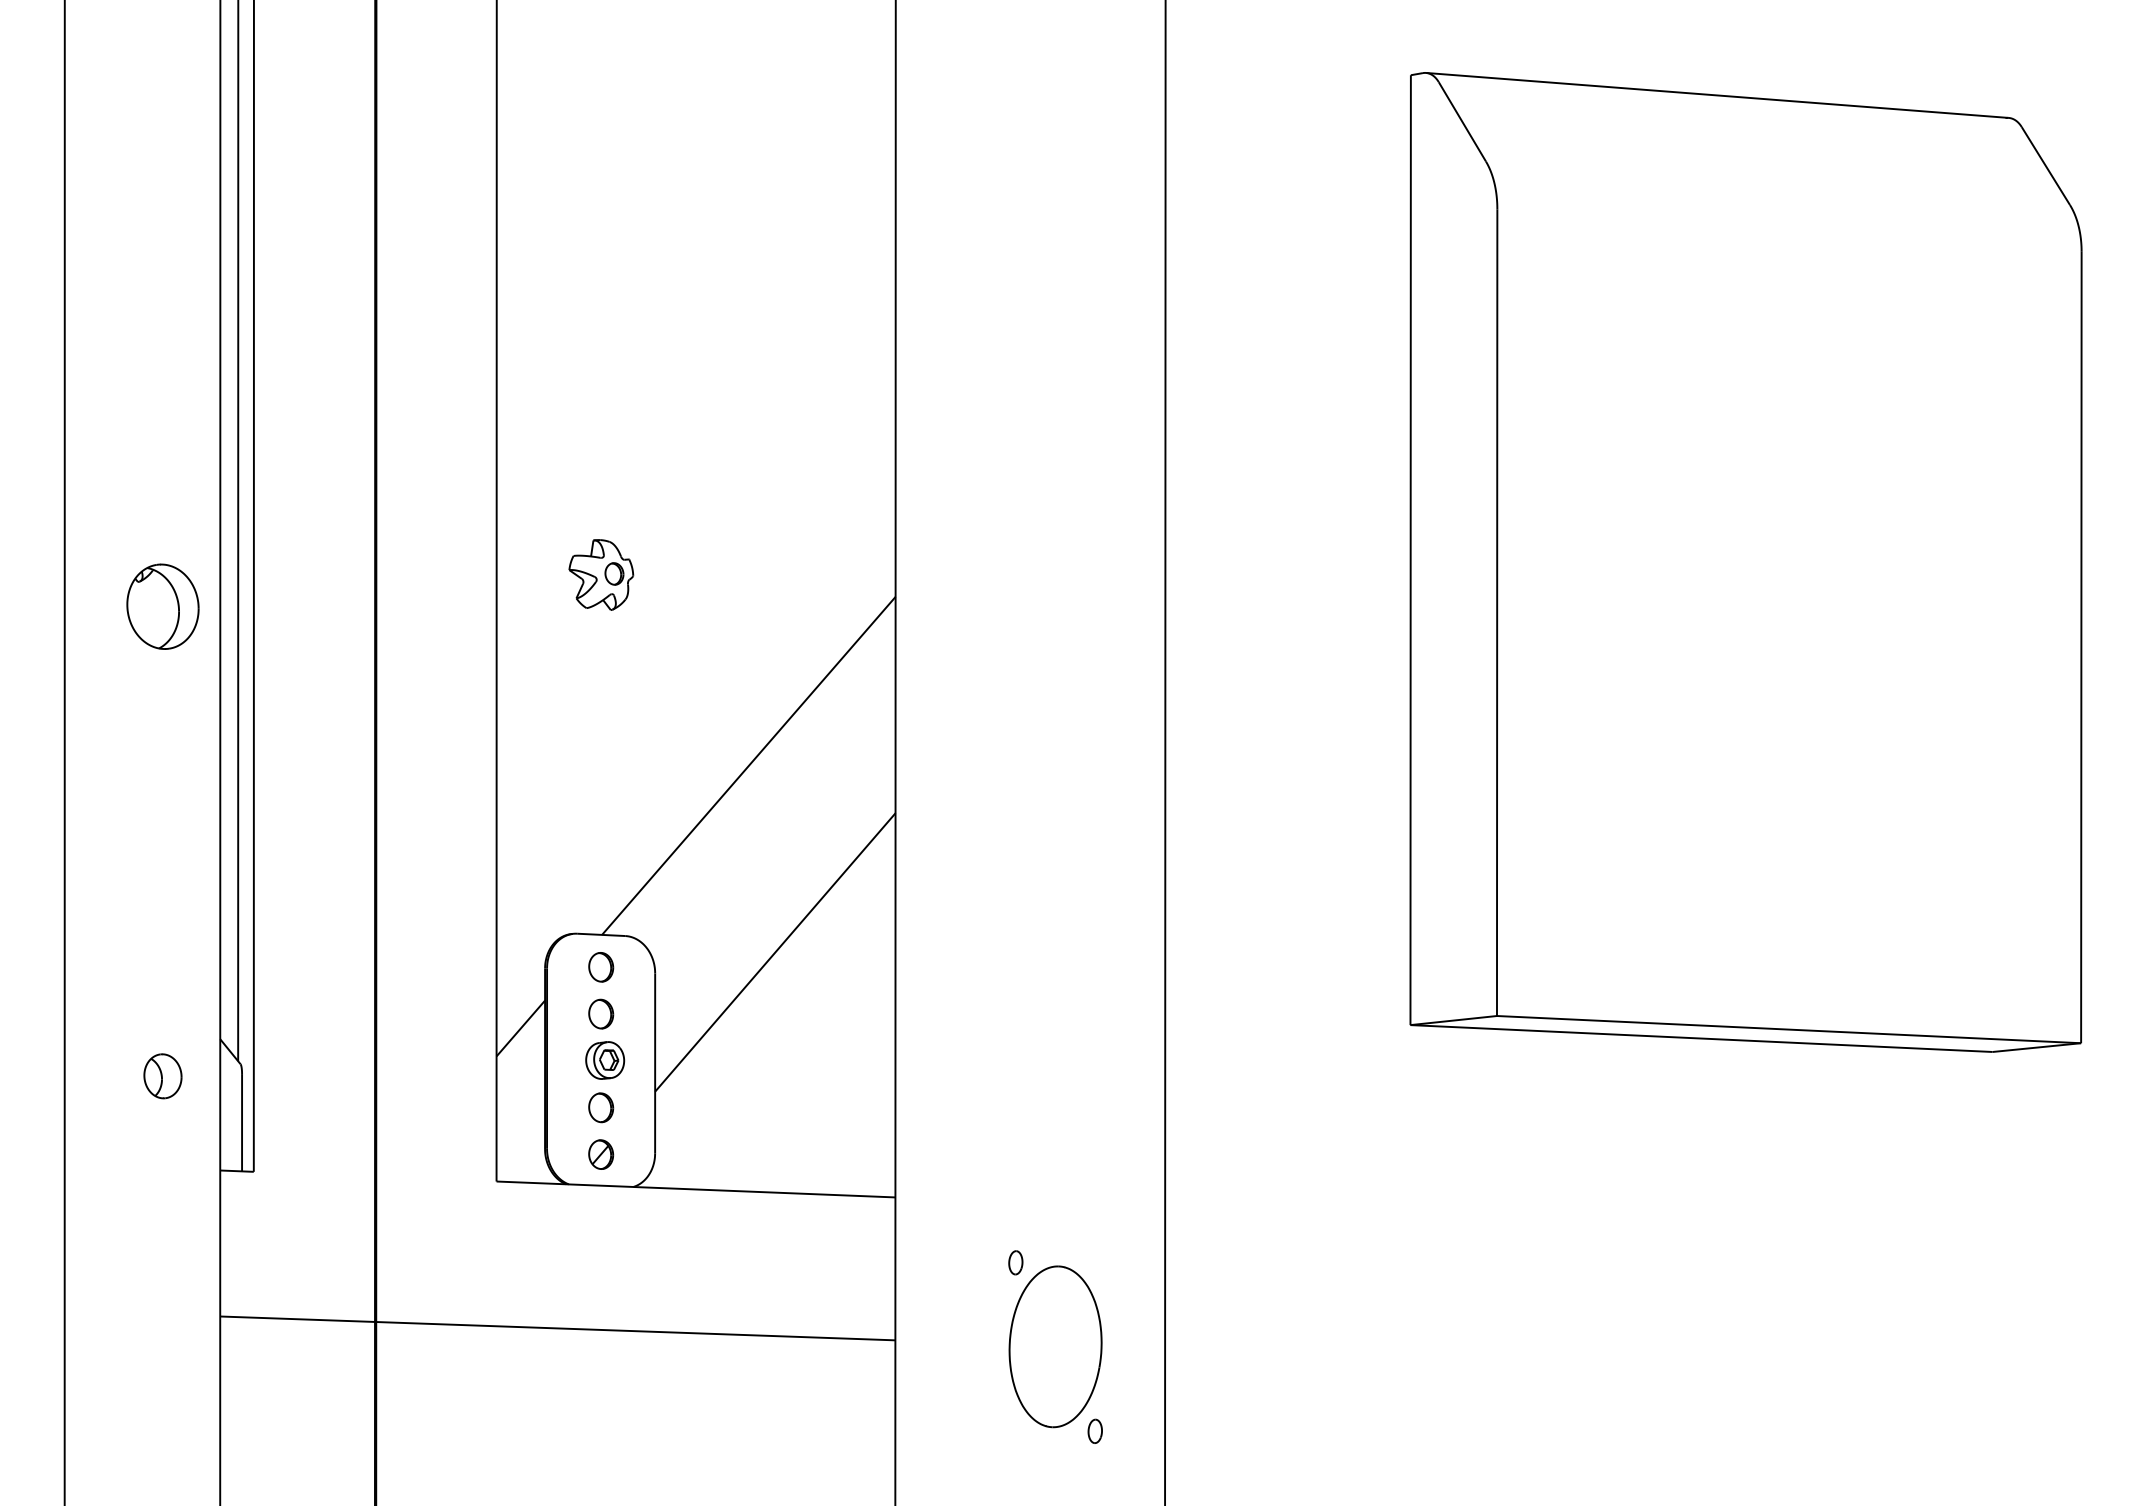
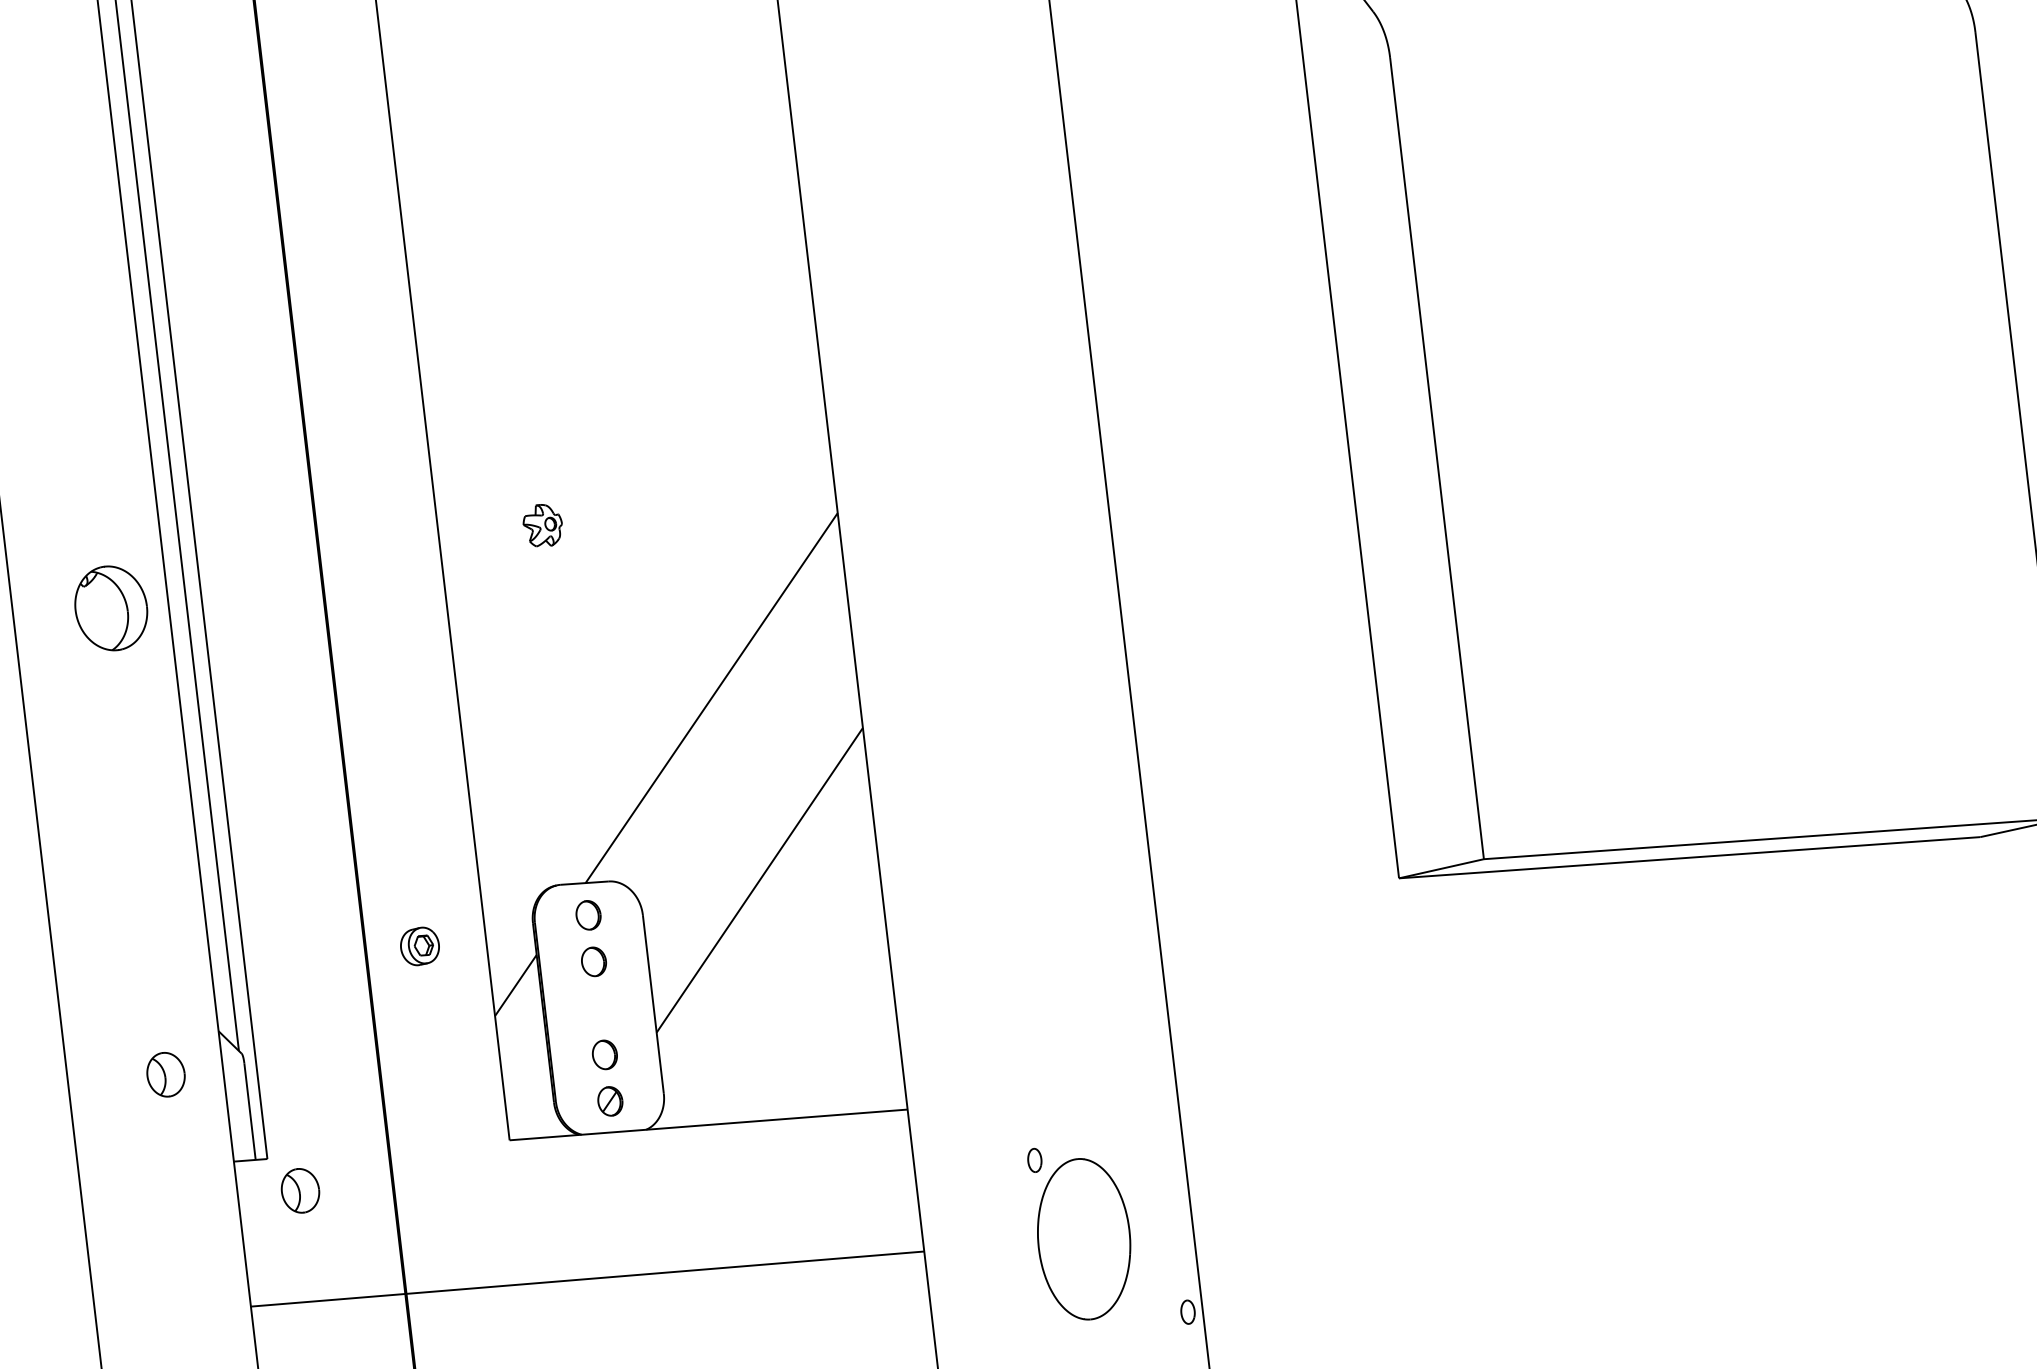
part: (601, 574) -> (543, 525), size x0.6
part: (605, 1060) -> (420, 946), moved
part: (282, 1207) -> (300, 1191), added
part: (1094, 1430) -> (1187, 1311), moved

